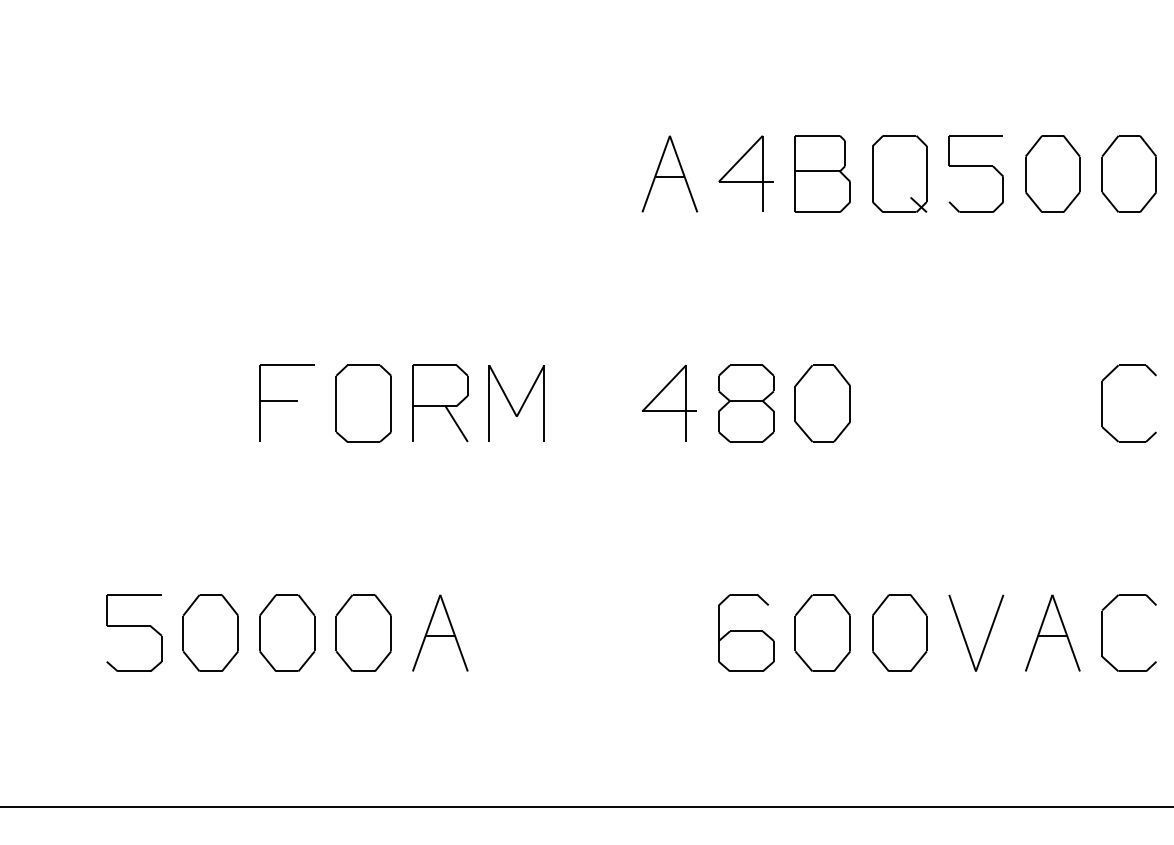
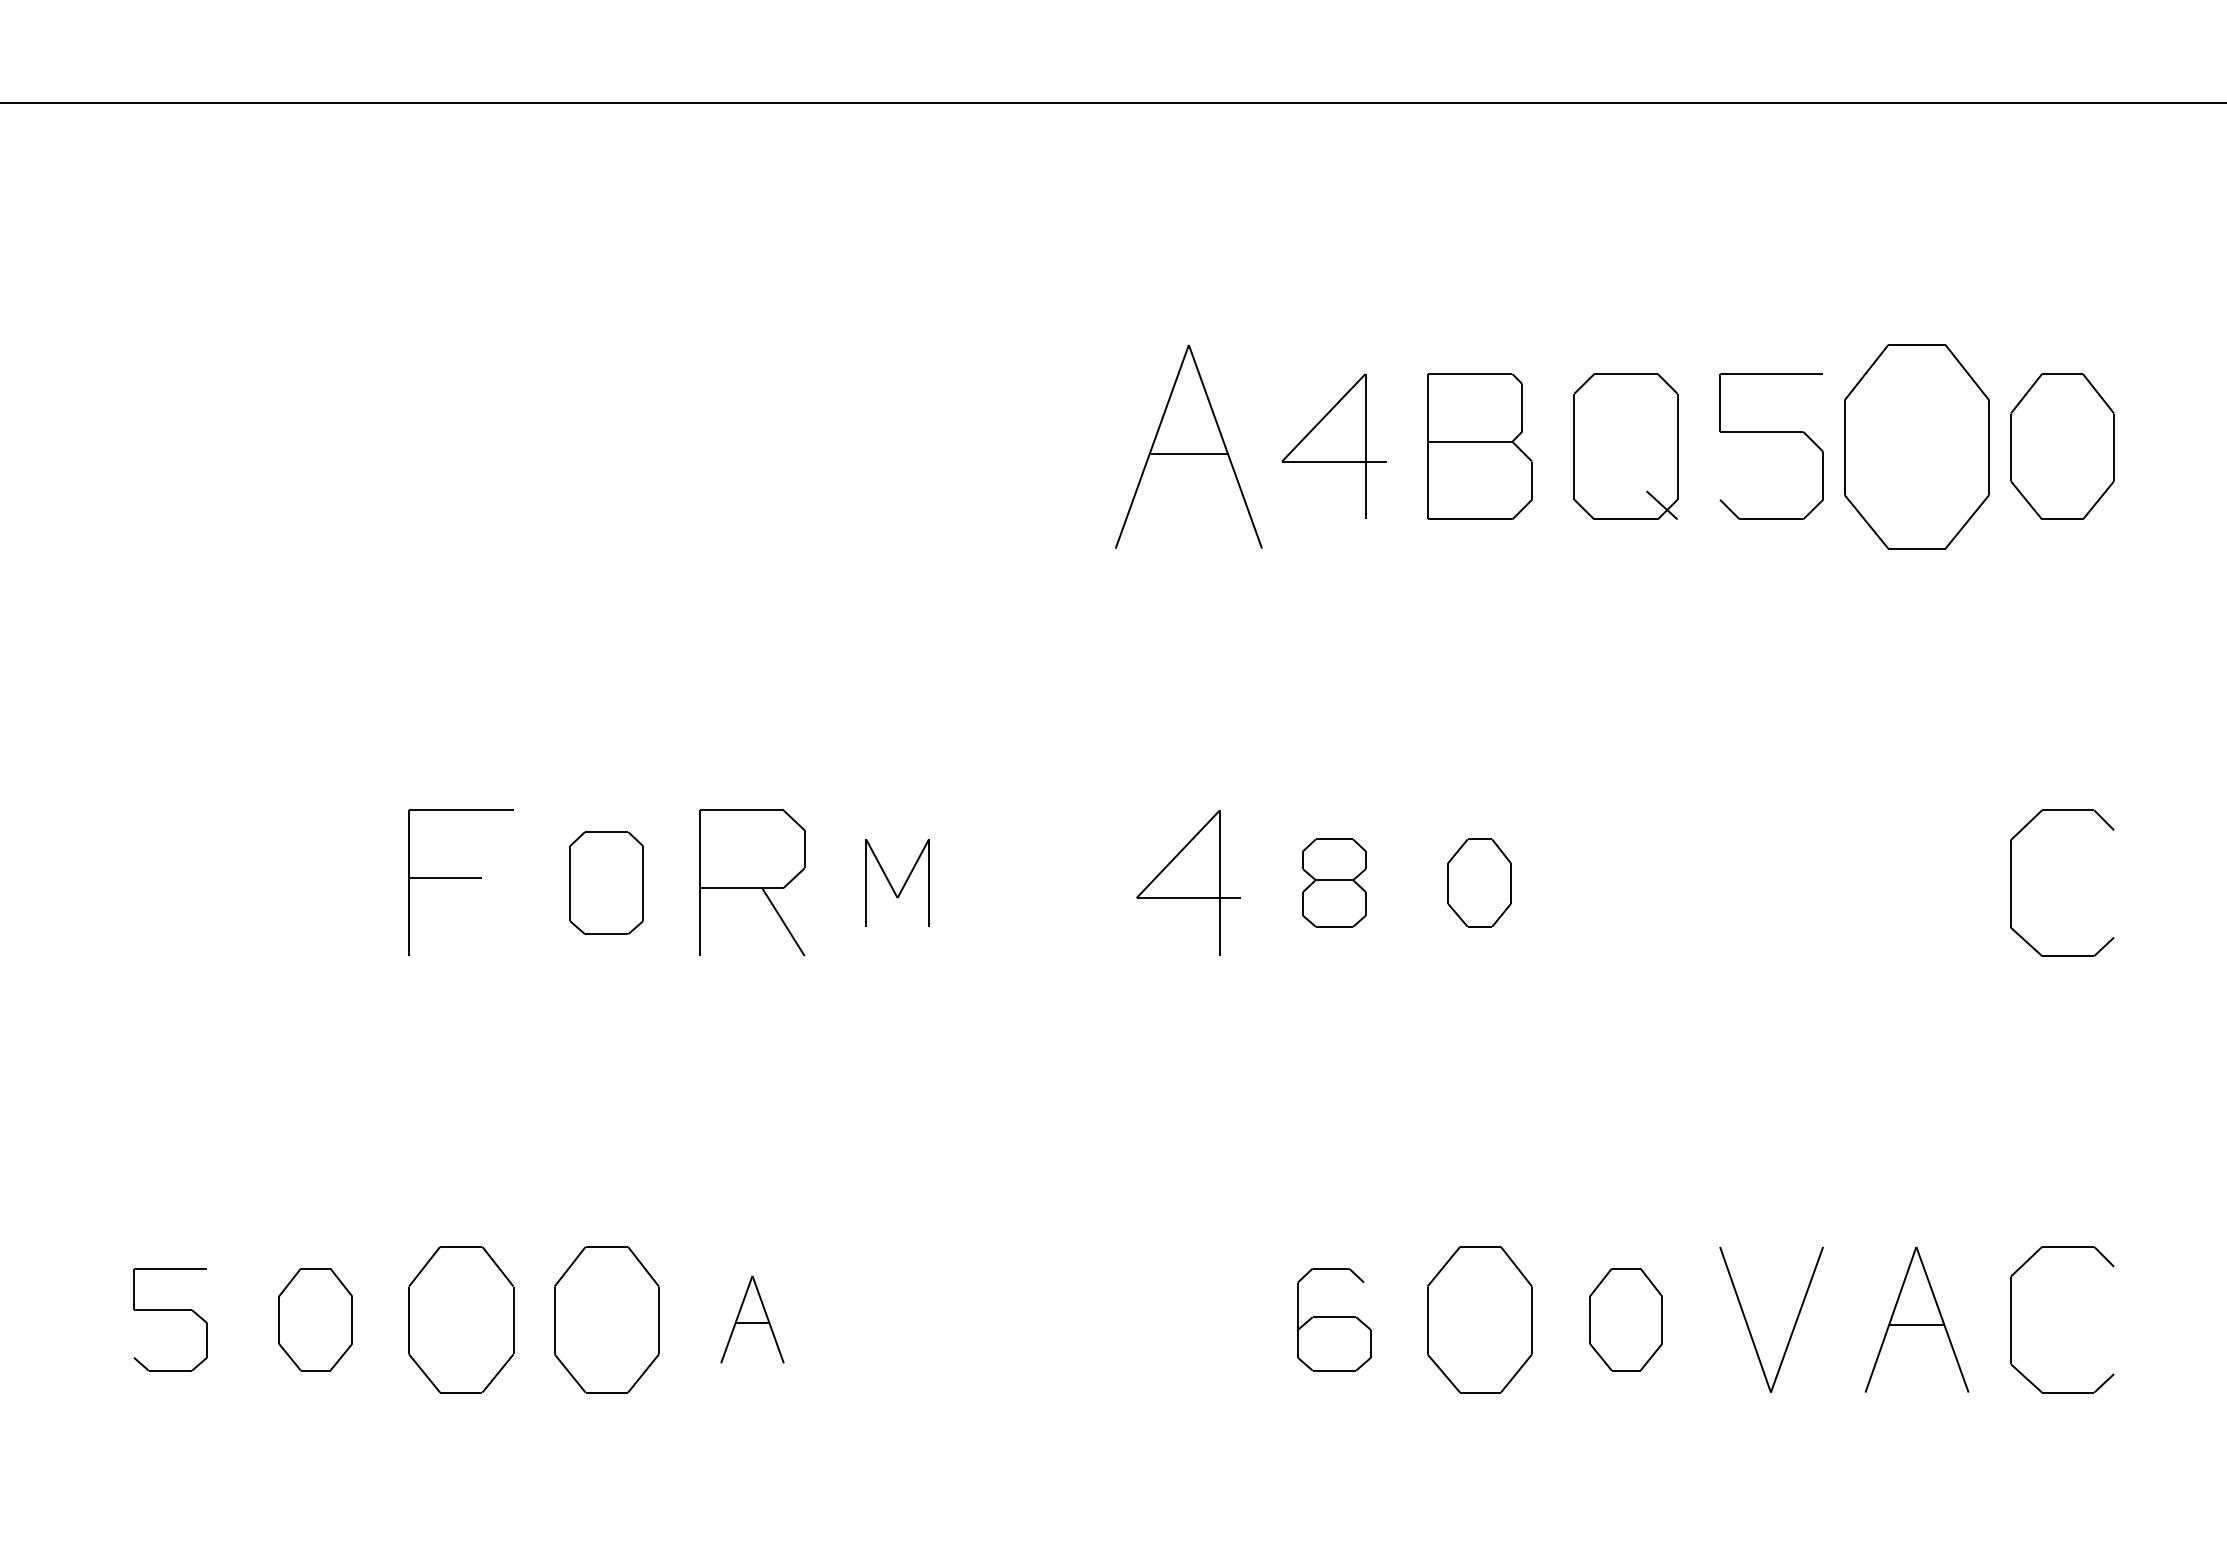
part: (669, 173) -> (1188, 445), size x1.4
part: (1052, 173) -> (1916, 445), size x1.4
part: (363, 403) -> (606, 882), size x0.7
part: (516, 403) -> (897, 882), size x0.6
part: (746, 403) -> (1334, 882), size x0.6
part: (822, 403) -> (1479, 882), size x0.6
part: (134, 632) -> (170, 1318), size x0.7
part: (210, 632) -> (315, 1318), size x0.7
part: (440, 632) -> (752, 1318), size x0.6
part: (746, 632) -> (1334, 1318), size x0.7
part: (899, 632) -> (1625, 1318), size x0.7

